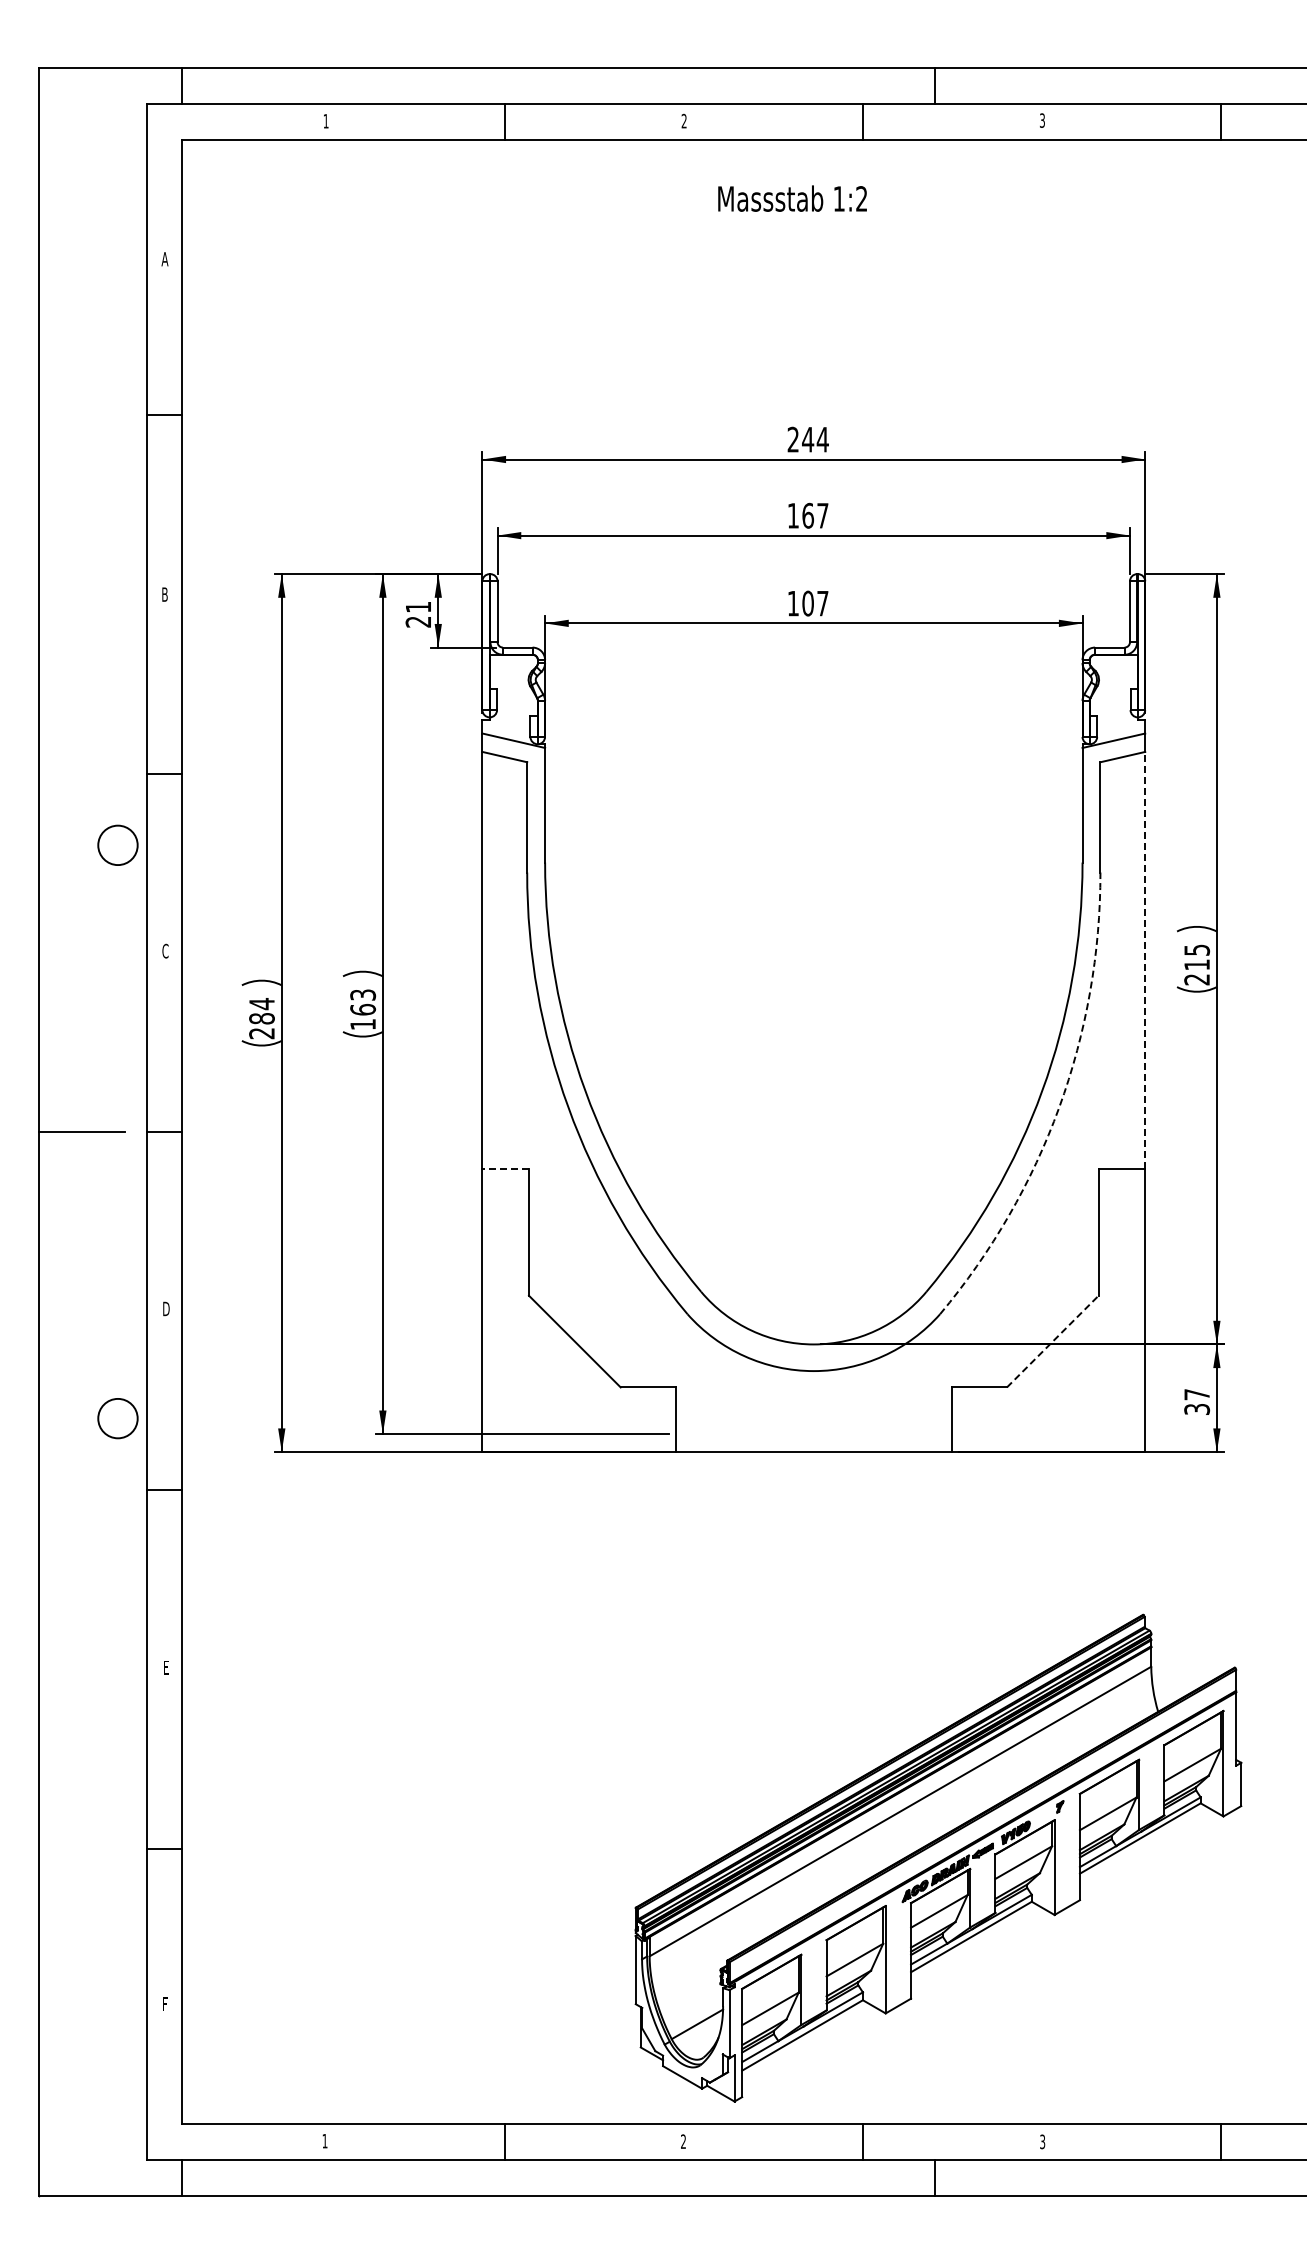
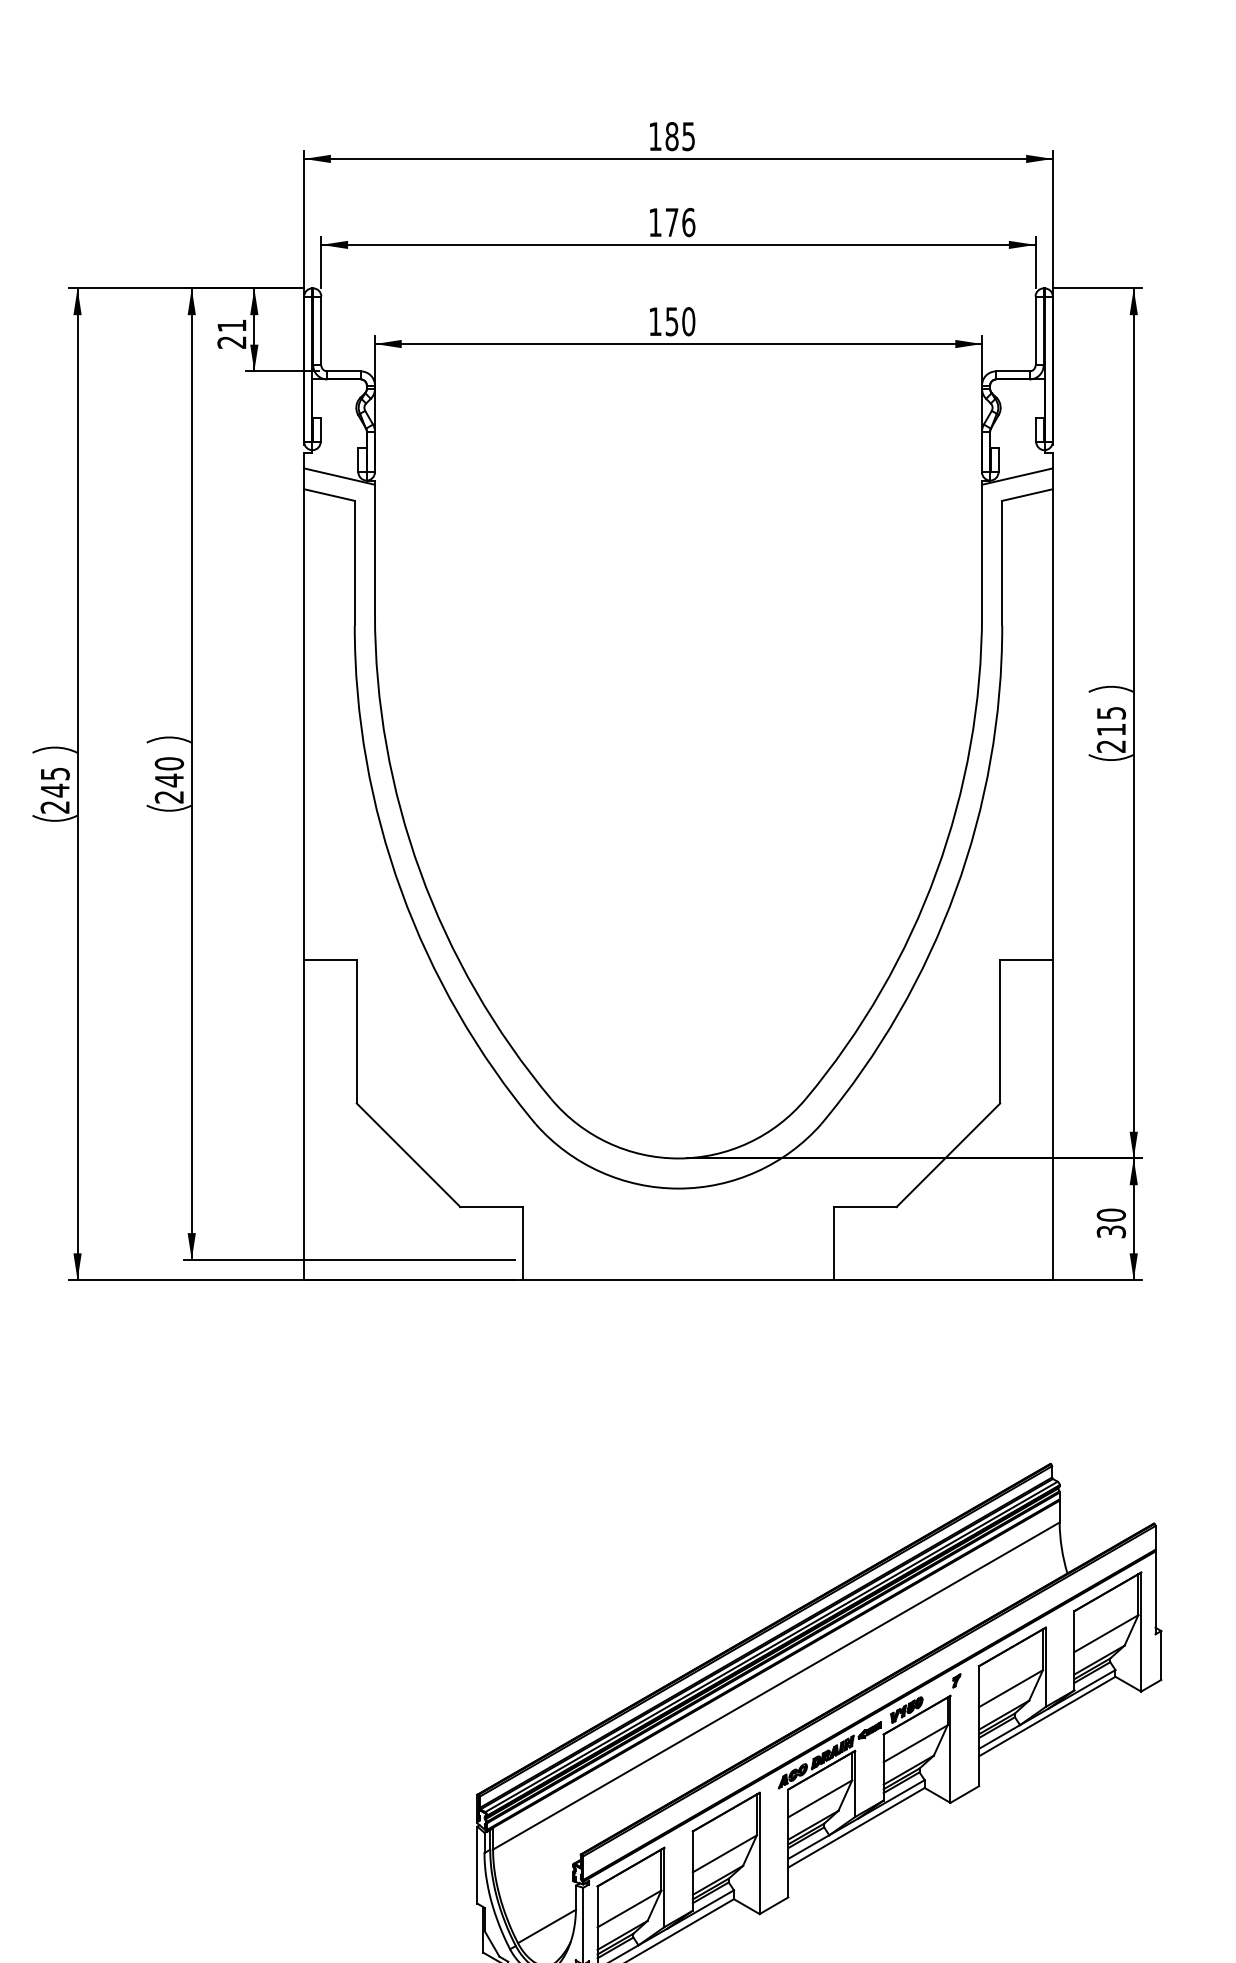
text: (807, 439) -> (671, 136), 244 -> 185
text: (815, 515) -> (680, 222), 167 -> 176
text: (815, 603) -> (680, 321), 107 -> 150
line: (1145, 959) -> (1053, 723), dashed -> solid
text: (363, 1009) -> (169, 780), 163 -> 240
text: (261, 1011) -> (54, 782), 284 -> 245
arc: (1059, 1107) -> (955, 890), dashed -> solid
line: (505, 1168) -> (330, 959), dashed -> solid
line: (1052, 1341) -> (948, 1155), dashed -> solid
text: (1197, 1394) -> (1111, 1215), 37 -> 30

